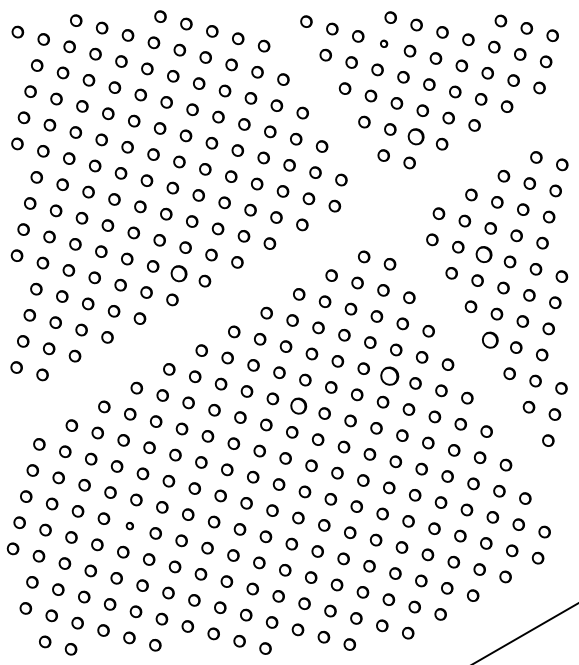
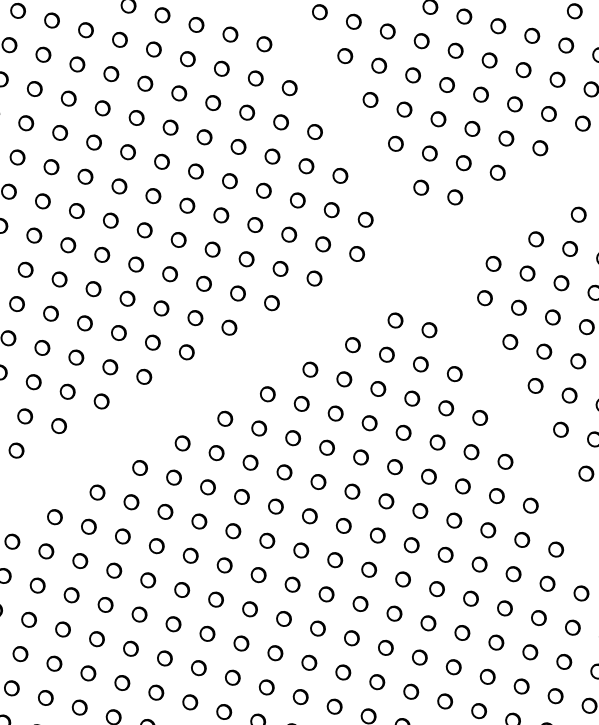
part: (383, 43) -> (420, 40), size x1.67
part: (416, 136) -> (464, 162), size x0.71
part: (484, 254) -> (553, 317), size x0.71
part: (178, 273) -> (152, 342), size x0.71
part: (490, 340) -> (561, 430), size x0.71
part: (389, 375) -> (428, 475), size x0.62
part: (298, 406) -> (309, 516), size x0.71
part: (129, 525) -> (87, 672), size x1.67

